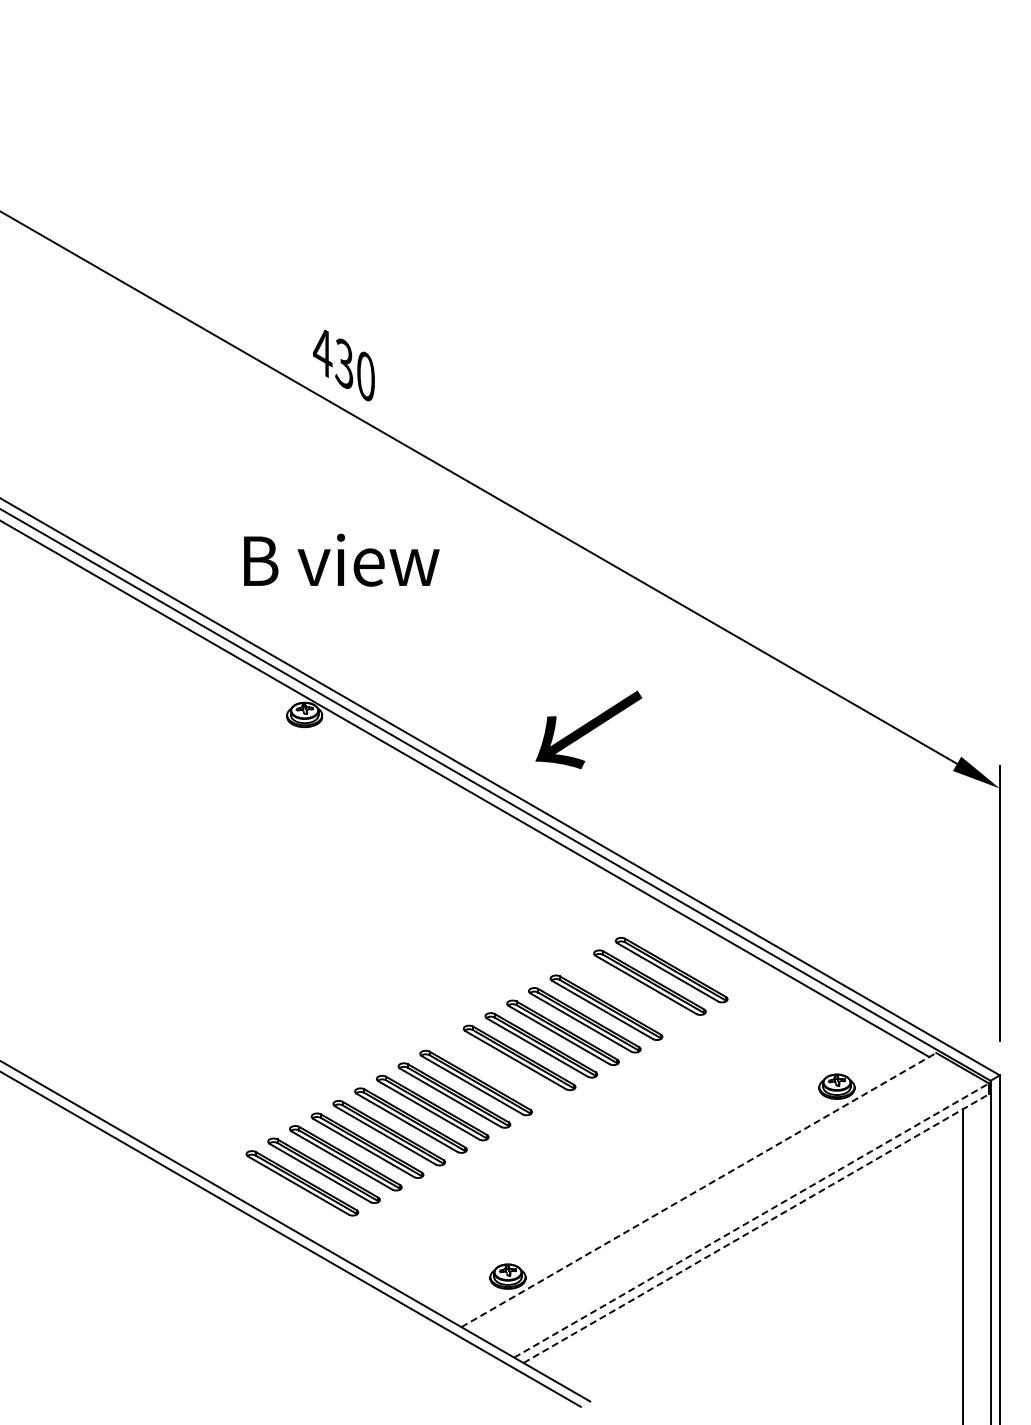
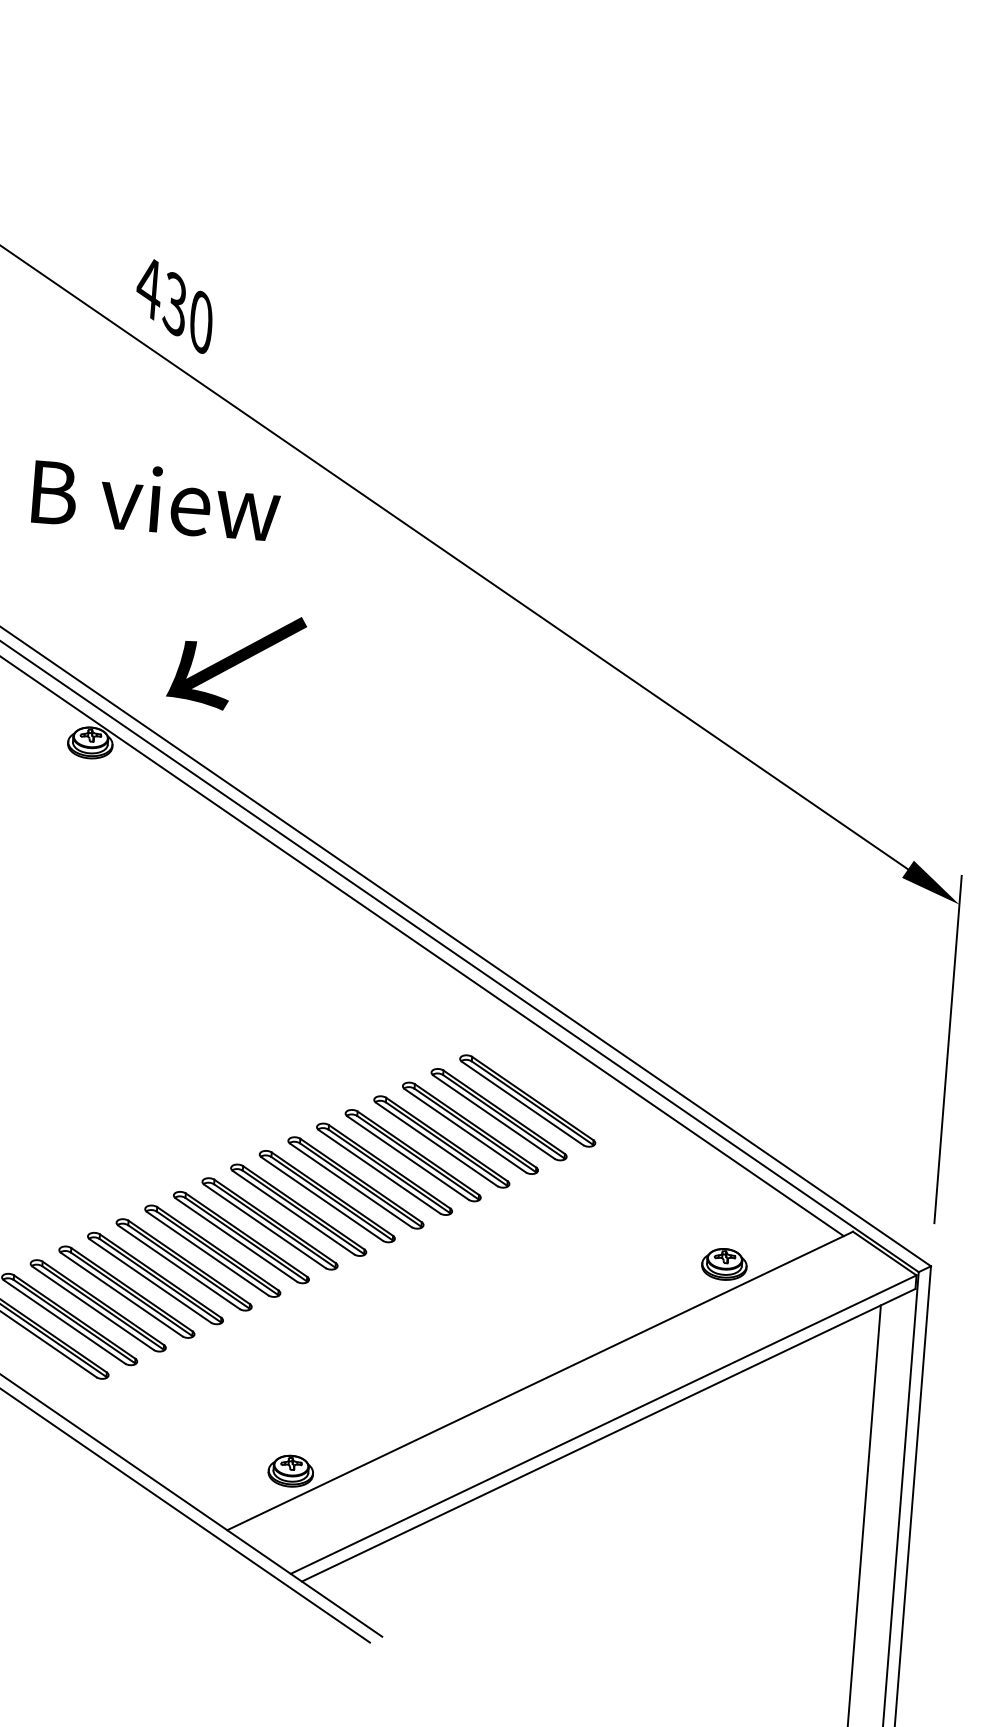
text: (341, 559) -> (156, 498), moved
text: (588, 729) -> (236, 661), moved
part: (627, 995) -> (469, 1128), added
part: (497, 1070) -> (298, 1210), added
line: (699, 1189) -> (541, 1380), dashed -> solid
line: (752, 1220) -> (604, 1424), dashed -> solid
line: (756, 1228) -> (608, 1435), dashed -> solid

